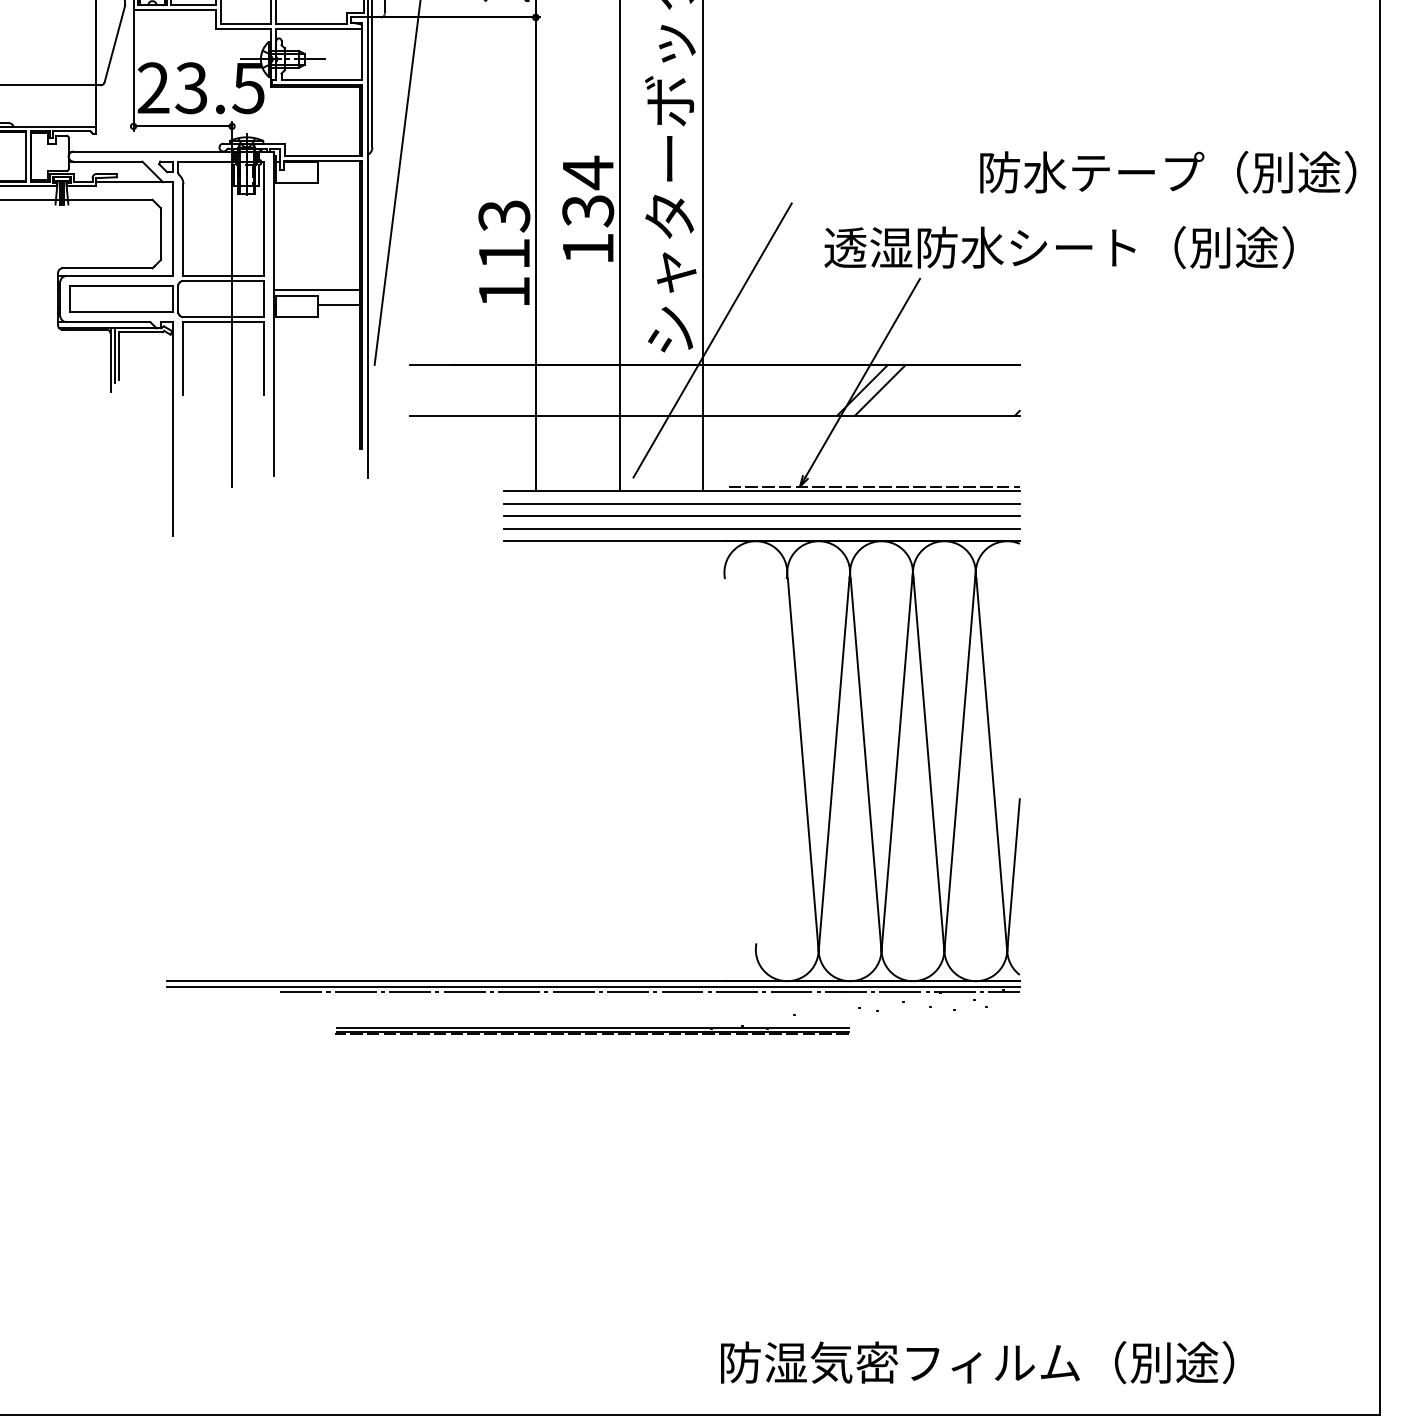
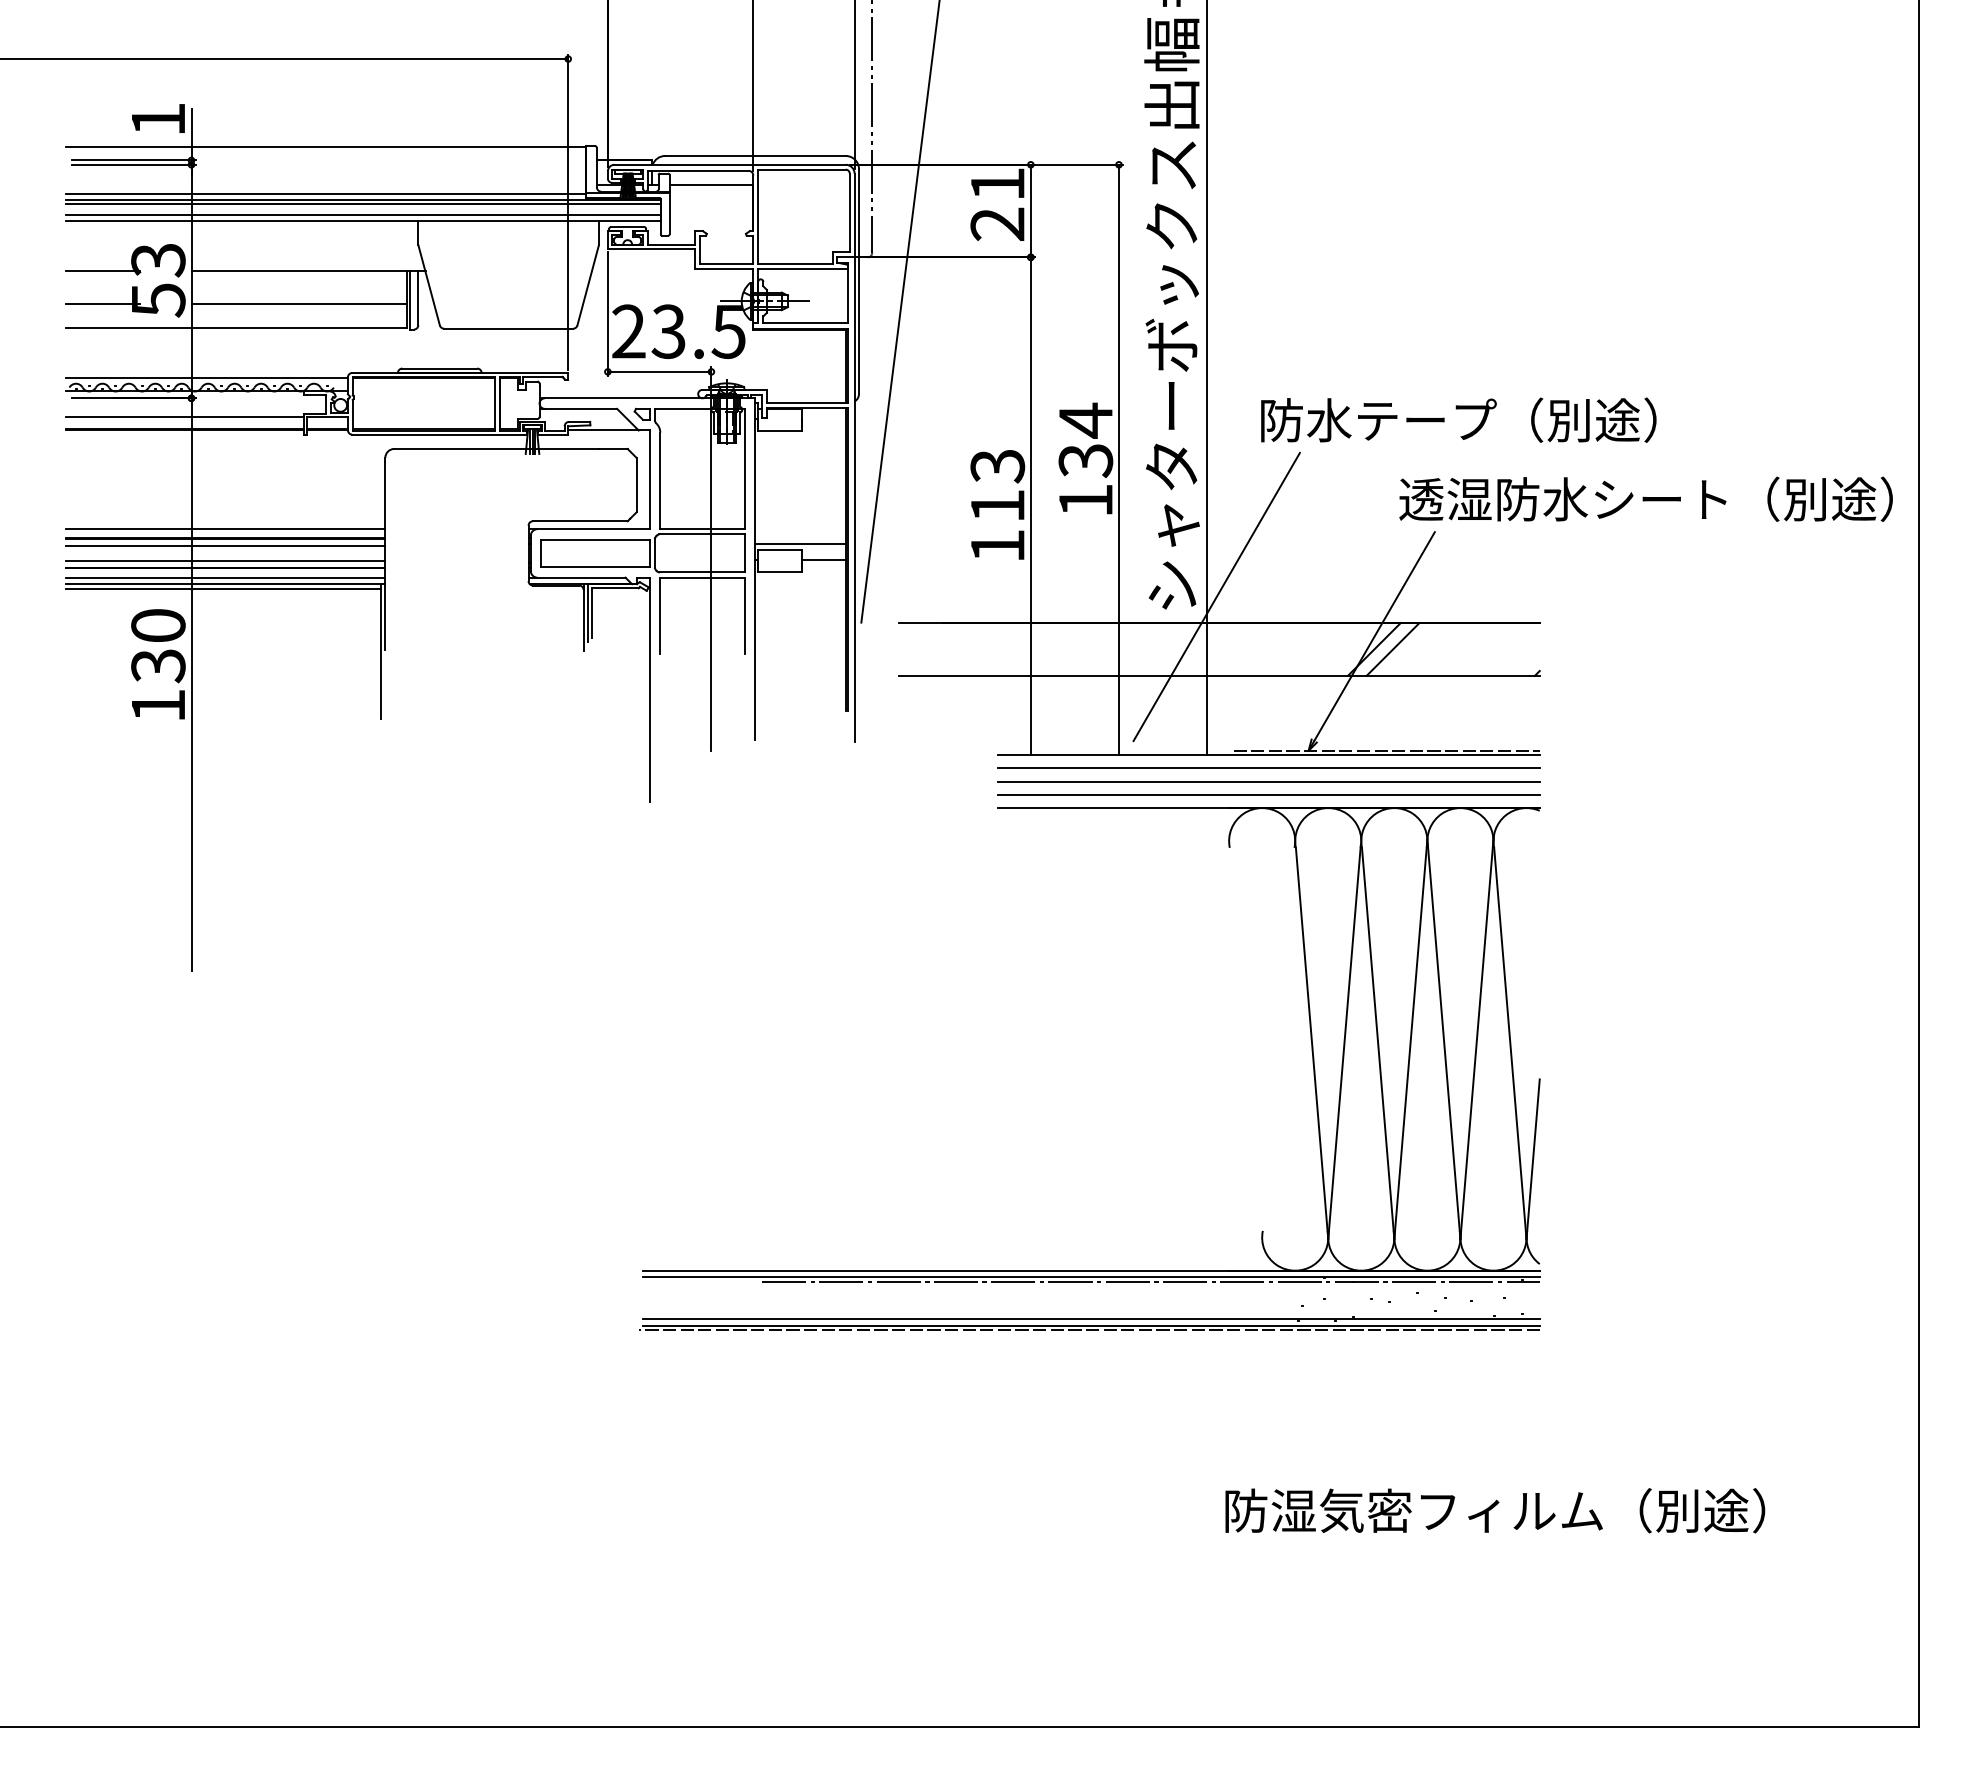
text: (1167, 171) -> (1458, 419), moved
text: (1058, 246) -> (1645, 498), moved
part: (591, 1028) -> (1089, 1320), size x1.67
text: (977, 1362) -> (1495, 1510), moved

